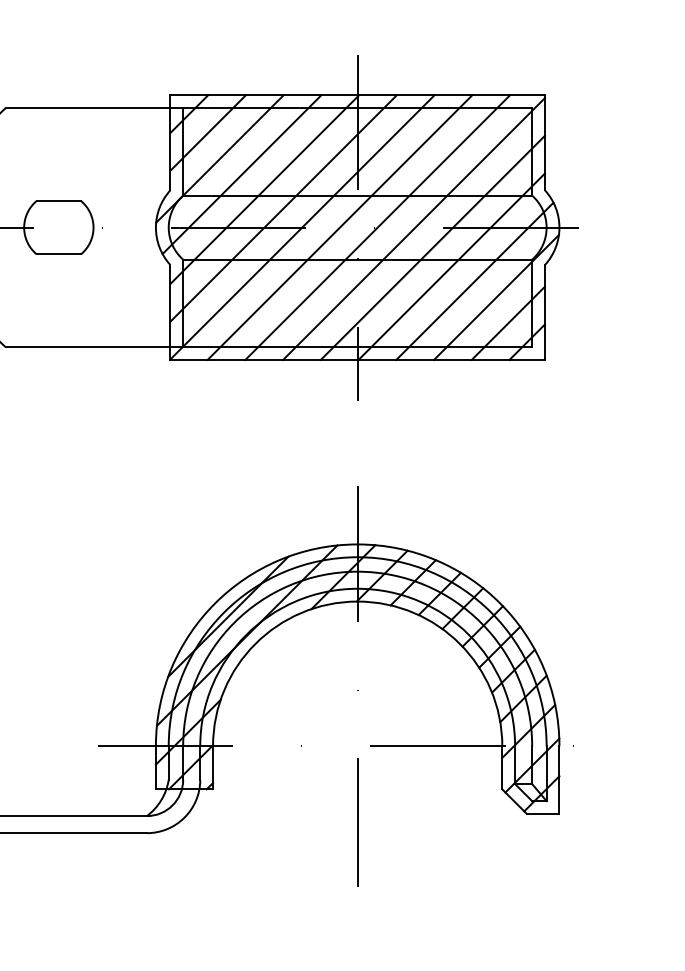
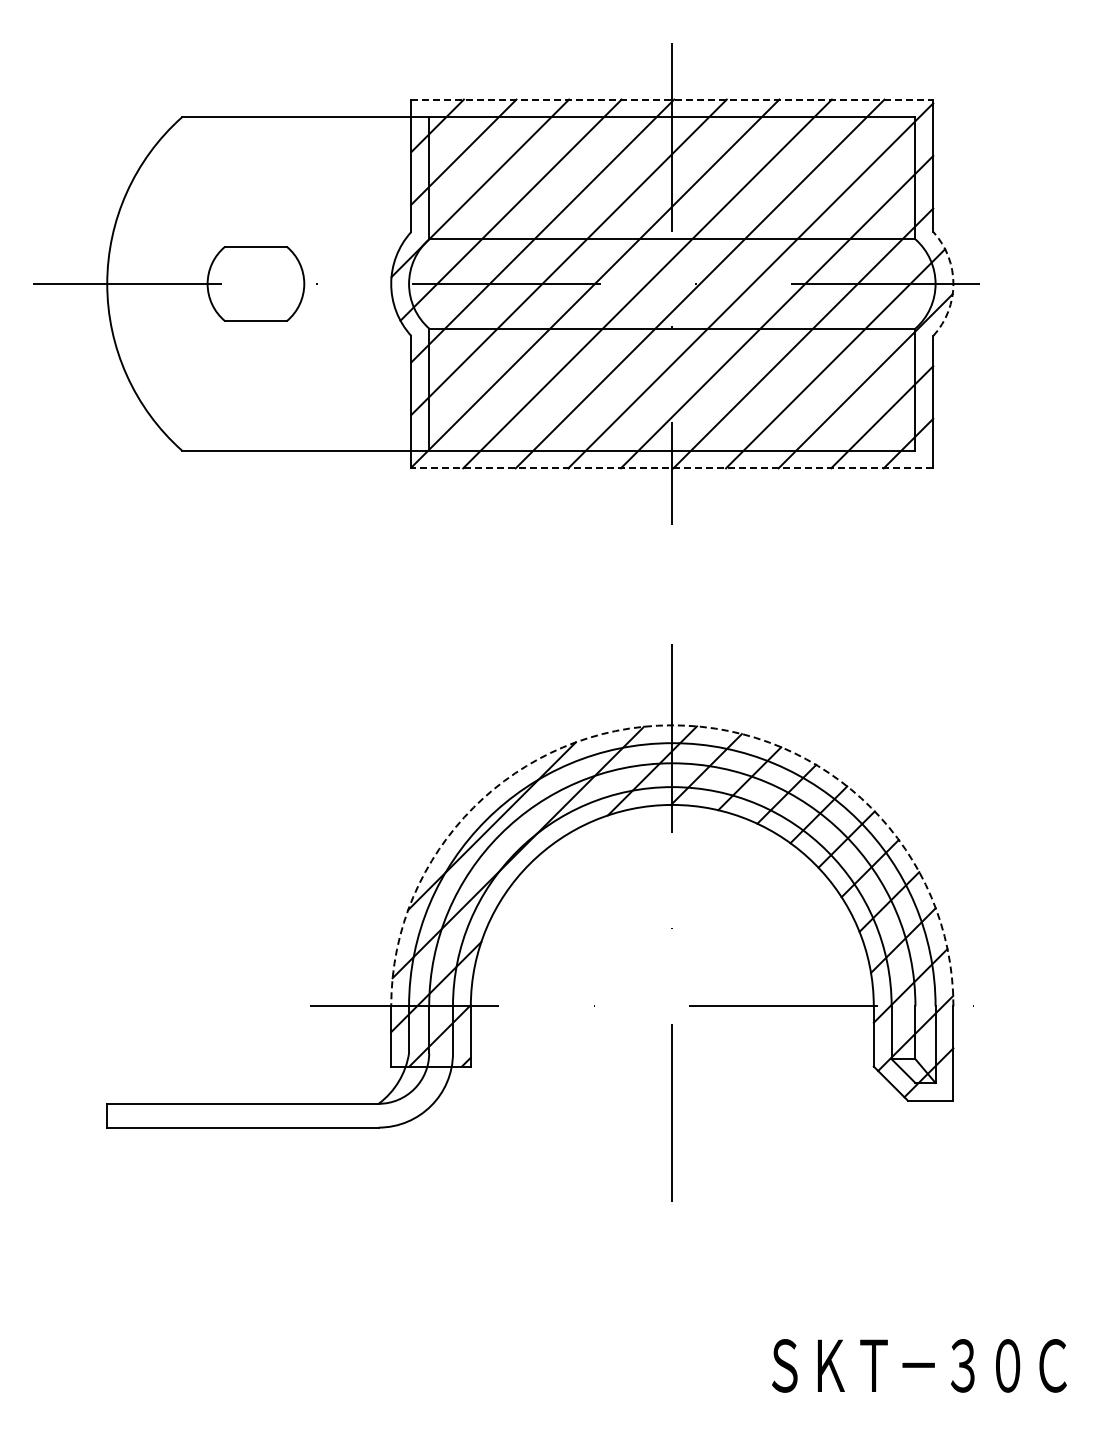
line: (357, 95) -> (672, 99), solid -> dashed
arc: (559, 227) -> (953, 283), solid -> dashed
line: (357, 360) -> (672, 468), solid -> dashed
arc: (357, 544) -> (672, 725), solid -> dashed

